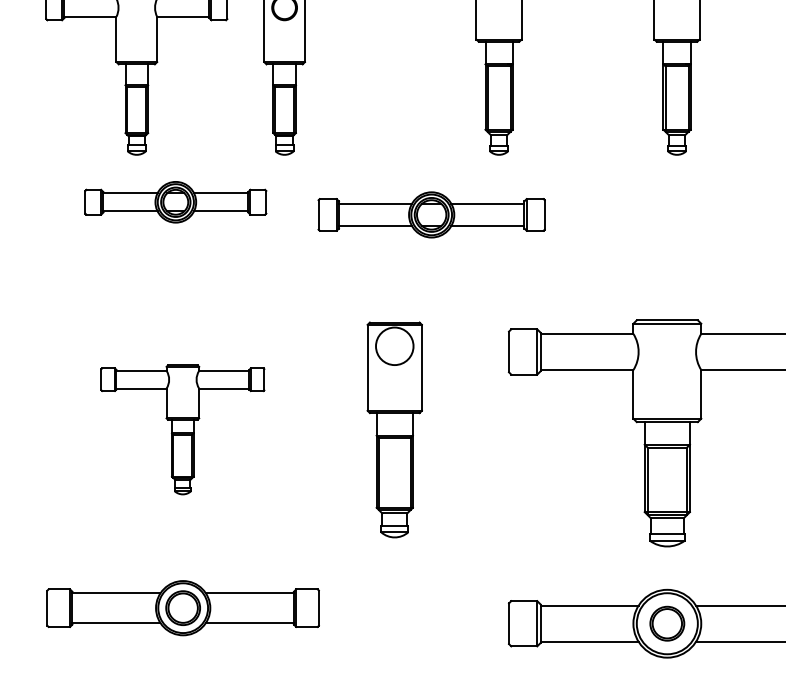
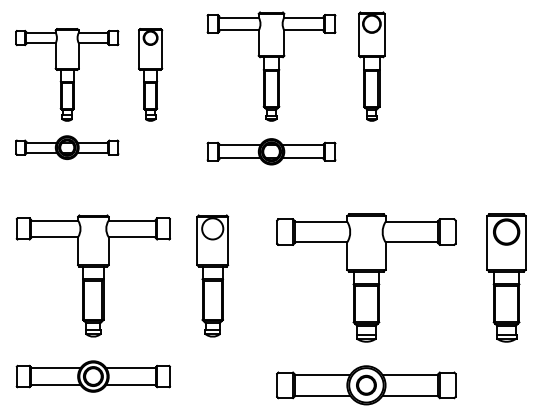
part: (176, 201) -> (67, 147), moved
part: (431, 214) -> (271, 151), moved
part: (181, 428) -> (92, 275), size x1.67

